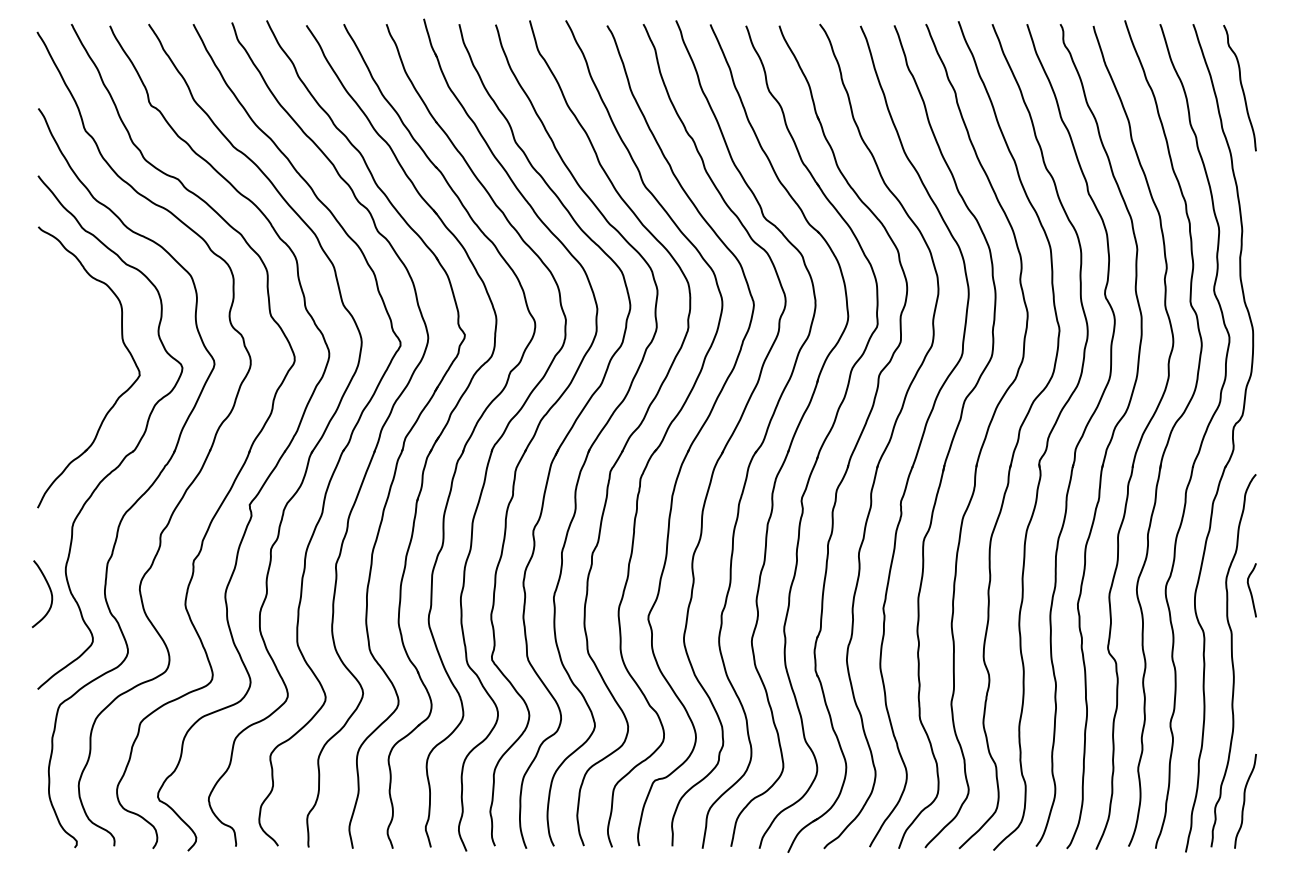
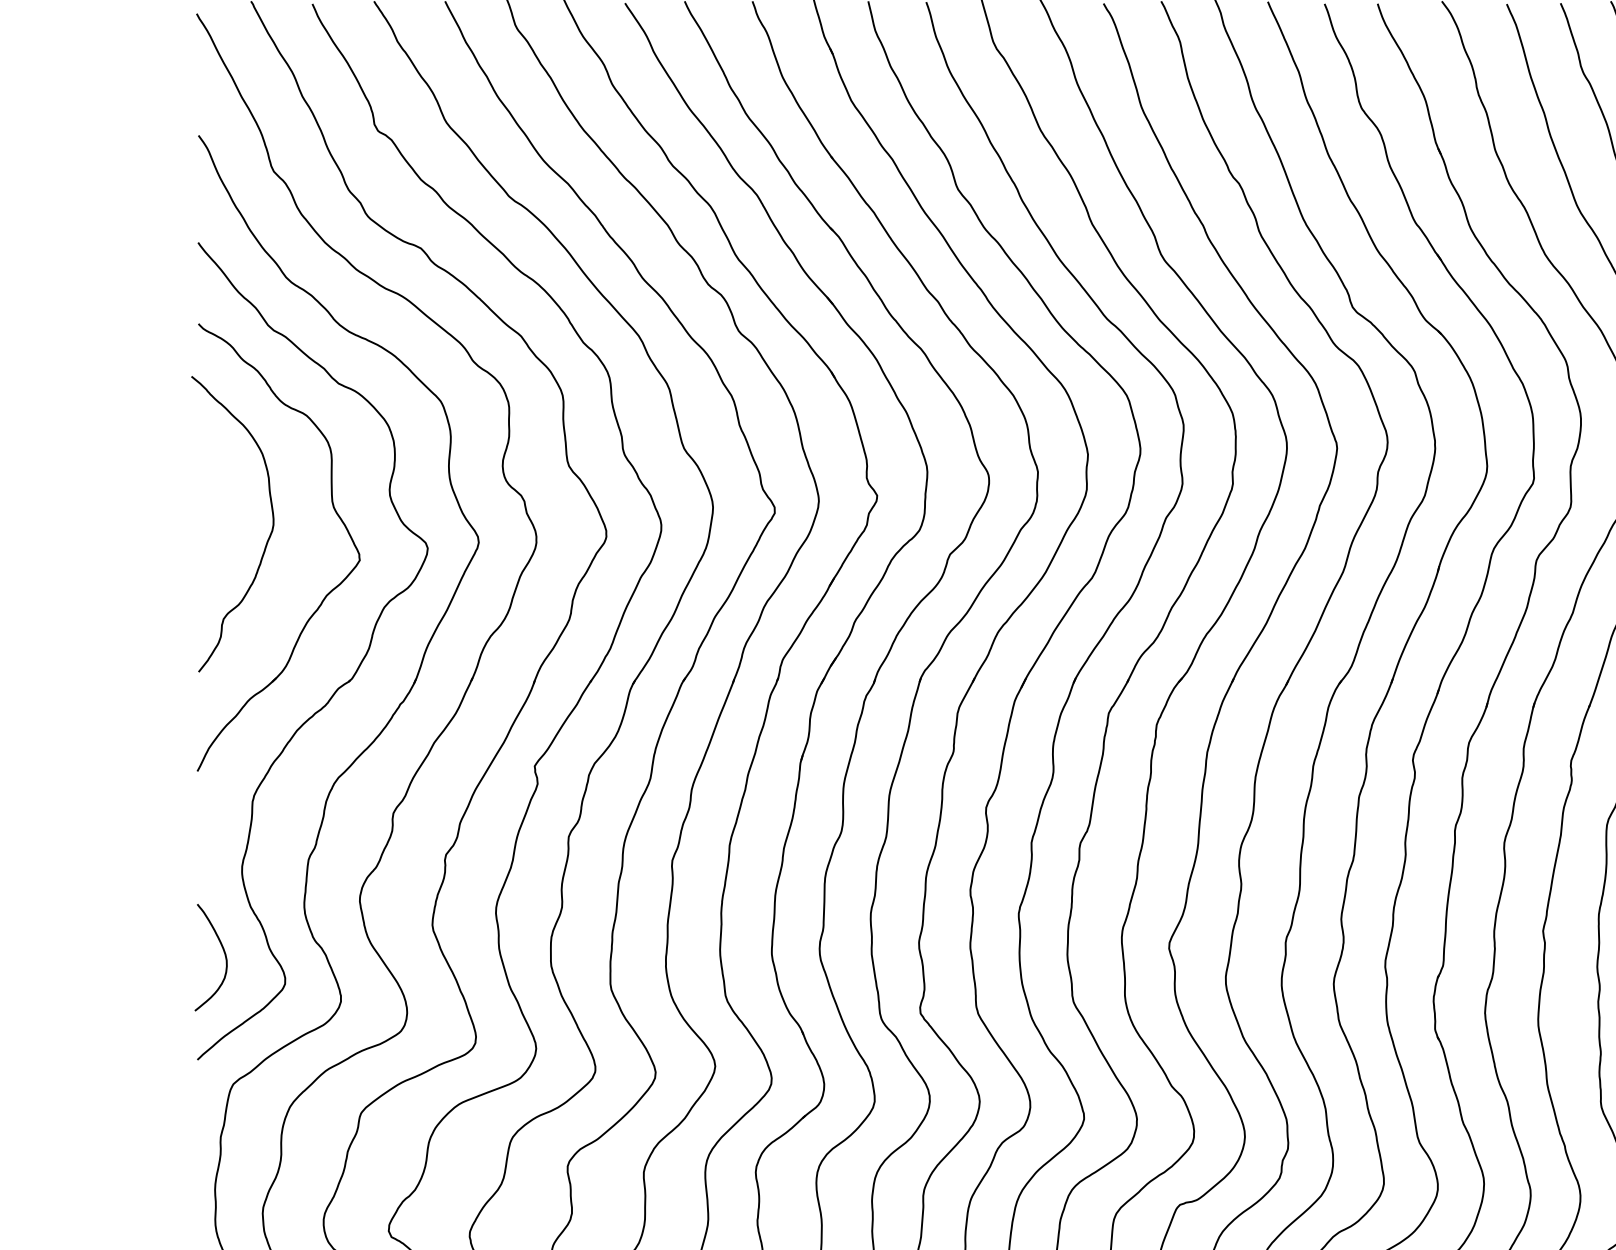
curve: (81, 361) -> (267, 538), added
curve: (50, 594) -> (224, 958), moved

